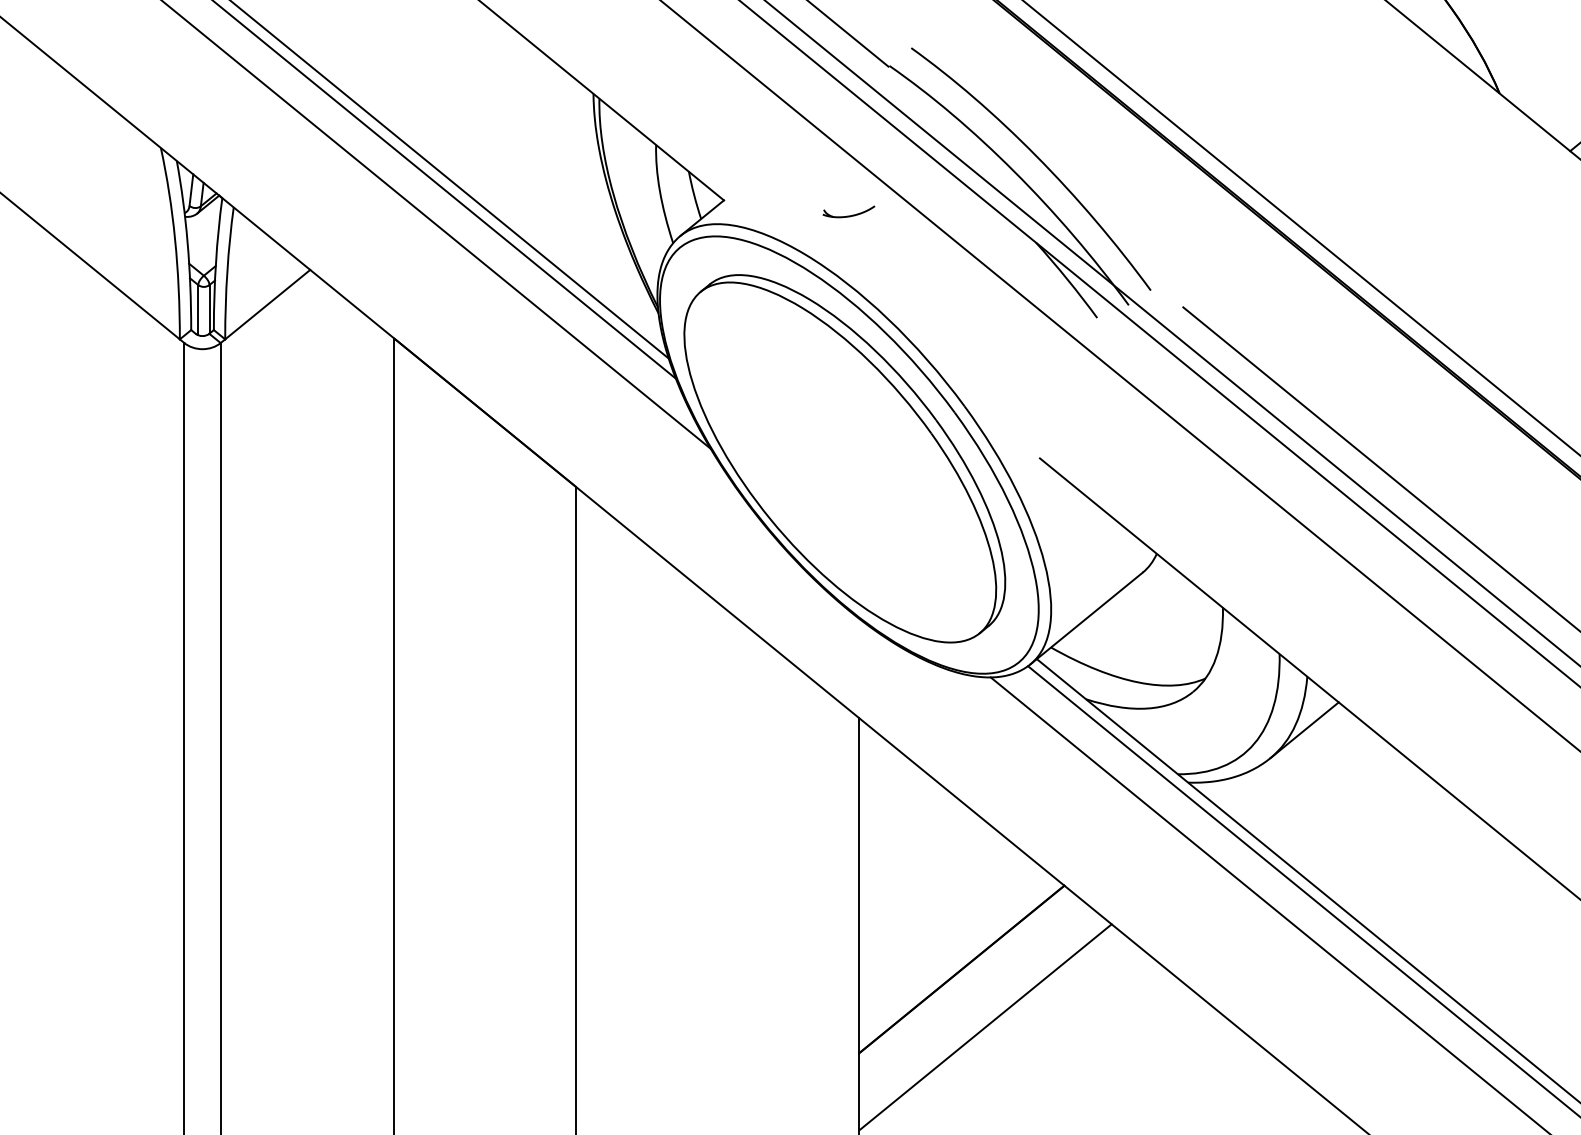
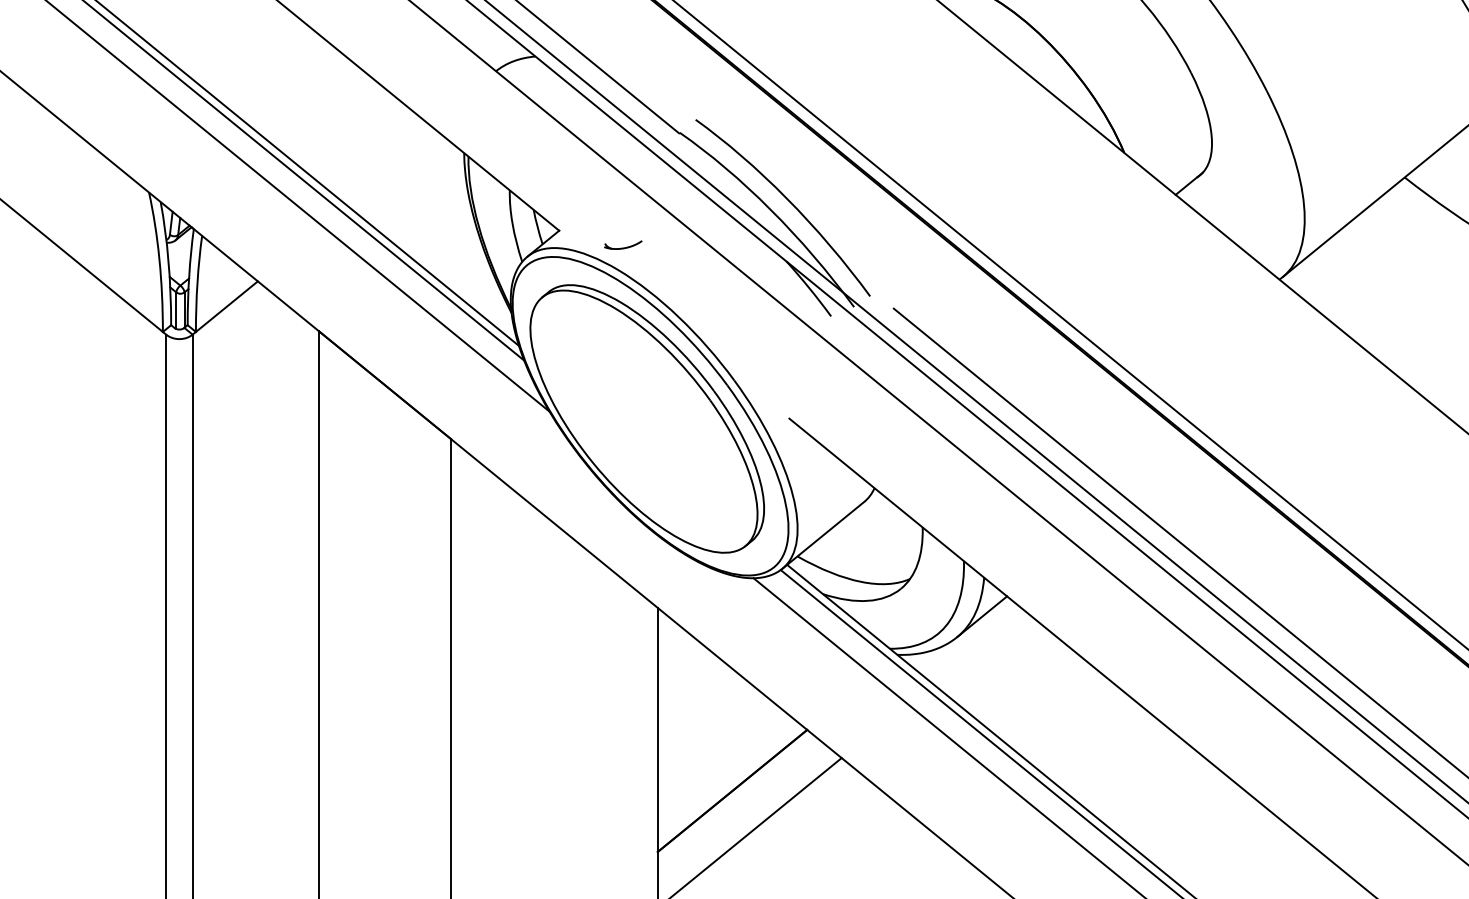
part: (849, 211) -> (623, 244), moved

